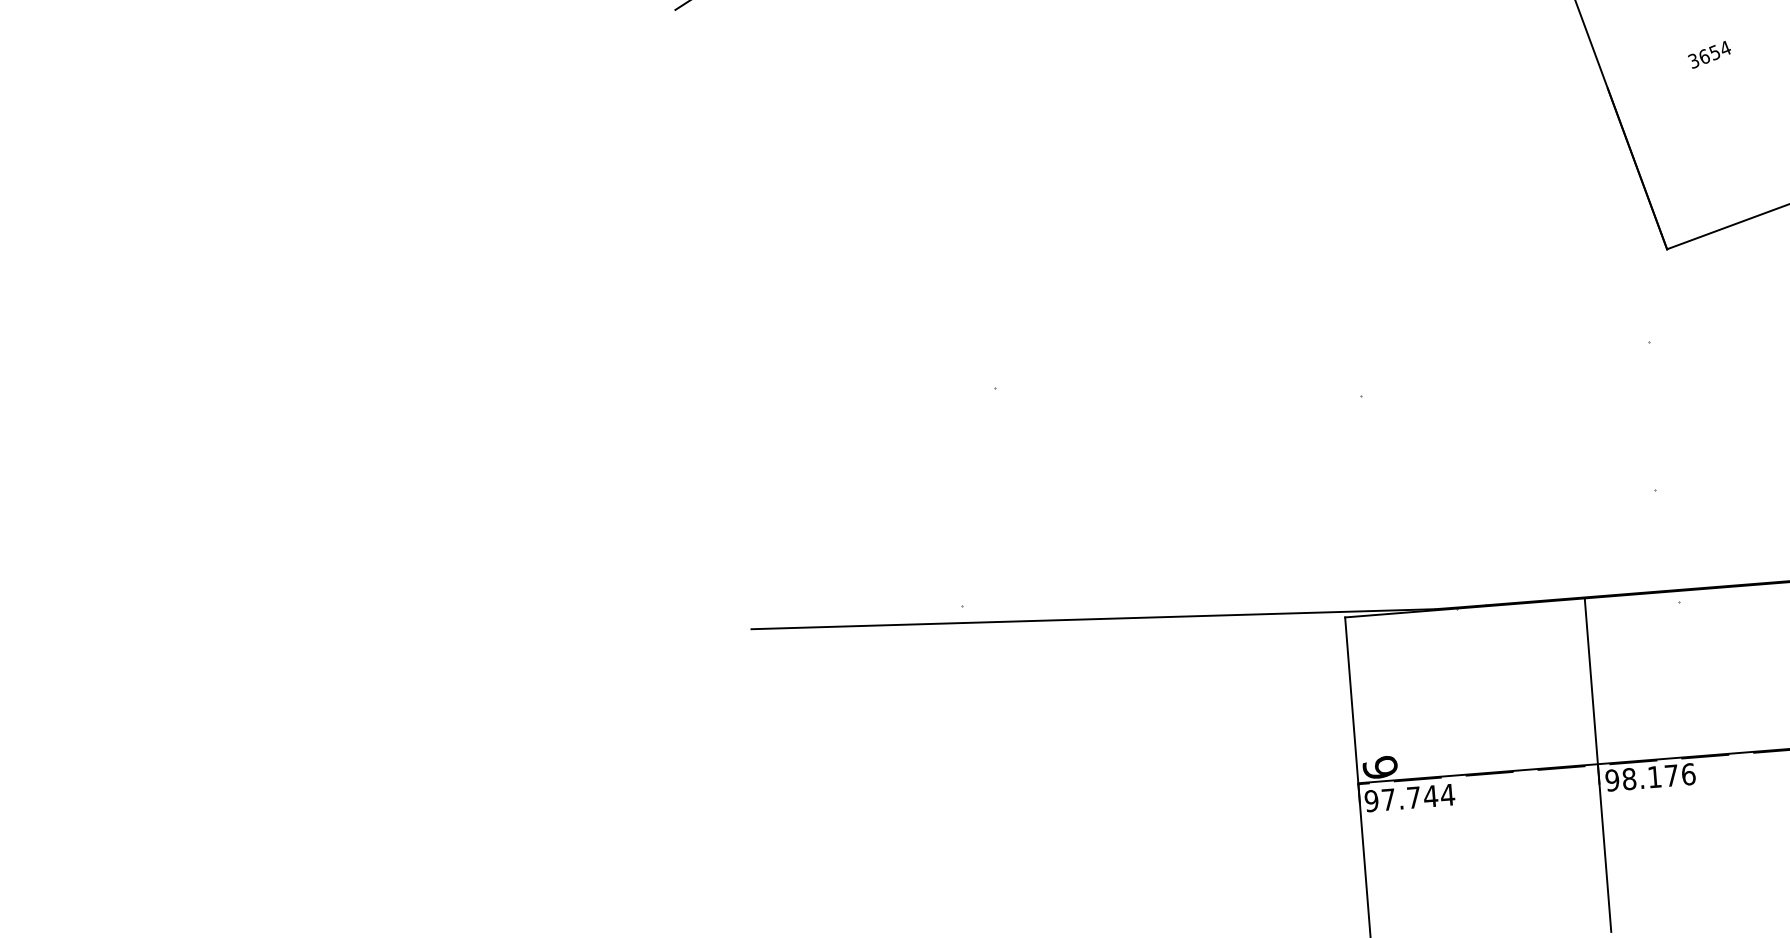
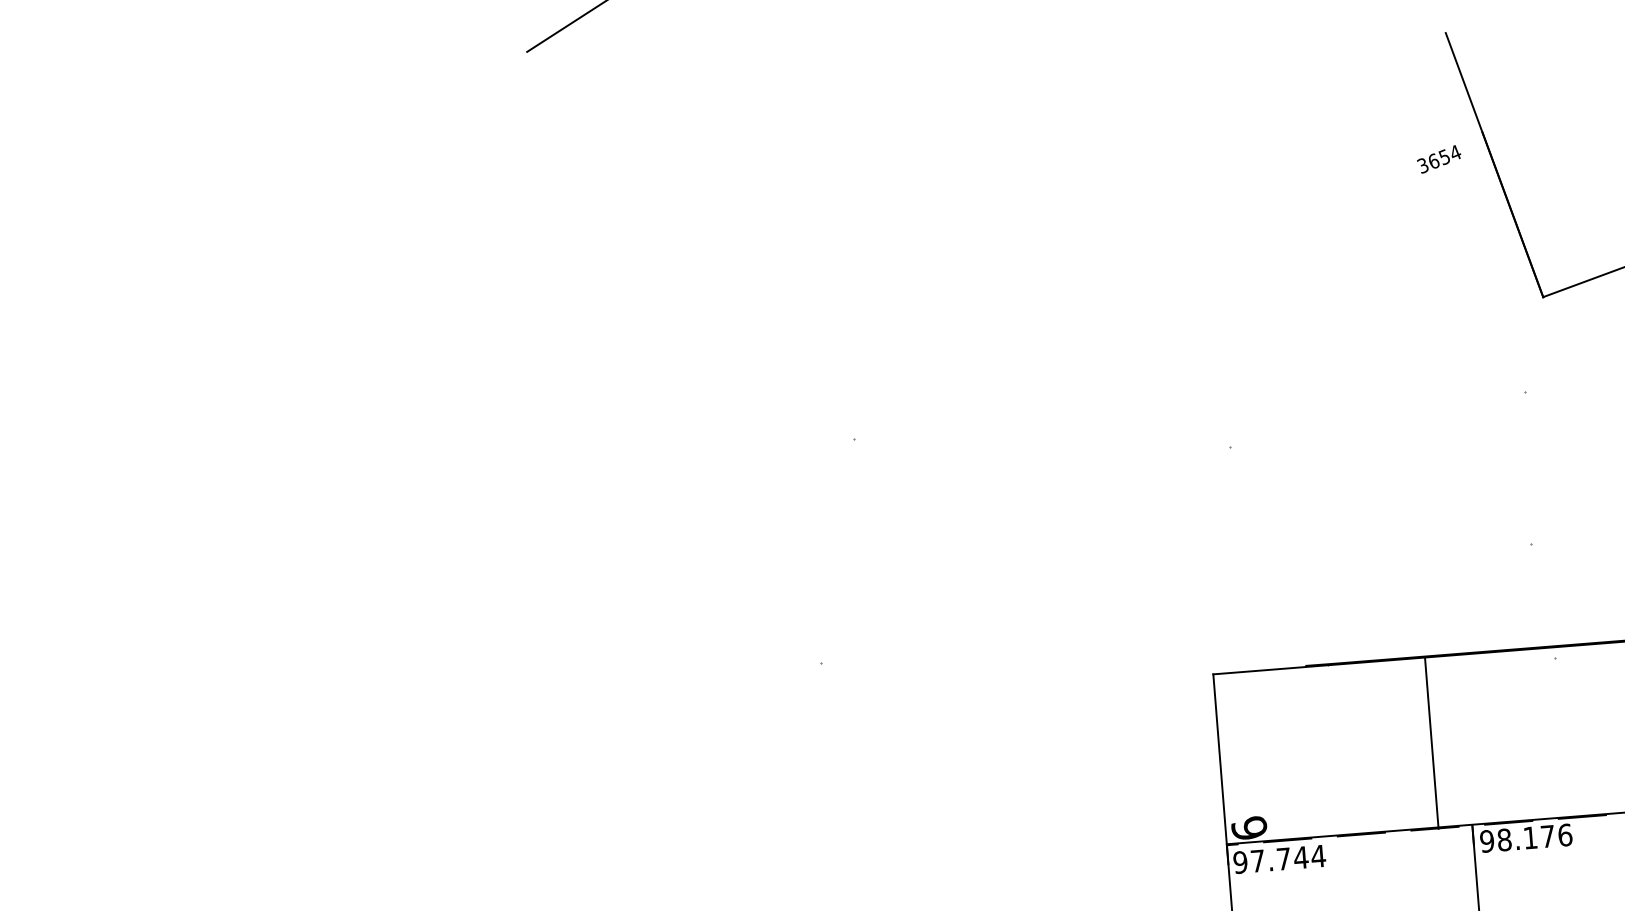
text: (1709, 54) -> (1439, 159), moved
line: (1092, 619) -> (954, 676), removed
line: (1590, 681) -> (1430, 743), moved

